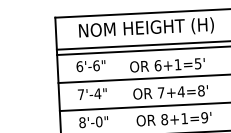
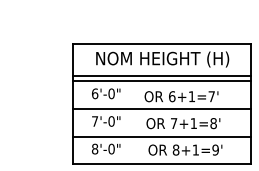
text: (197, 63) -> (211, 96), 6+1=5' -> 6+1=7'
text: (96, 65) -> (111, 93), 6'-6" -> 6'-0"
text: (180, 91) -> (193, 123), 7+4=8' -> 7+1=8'
text: (97, 93) -> (111, 121), 7'-4" -> 7'-0"

